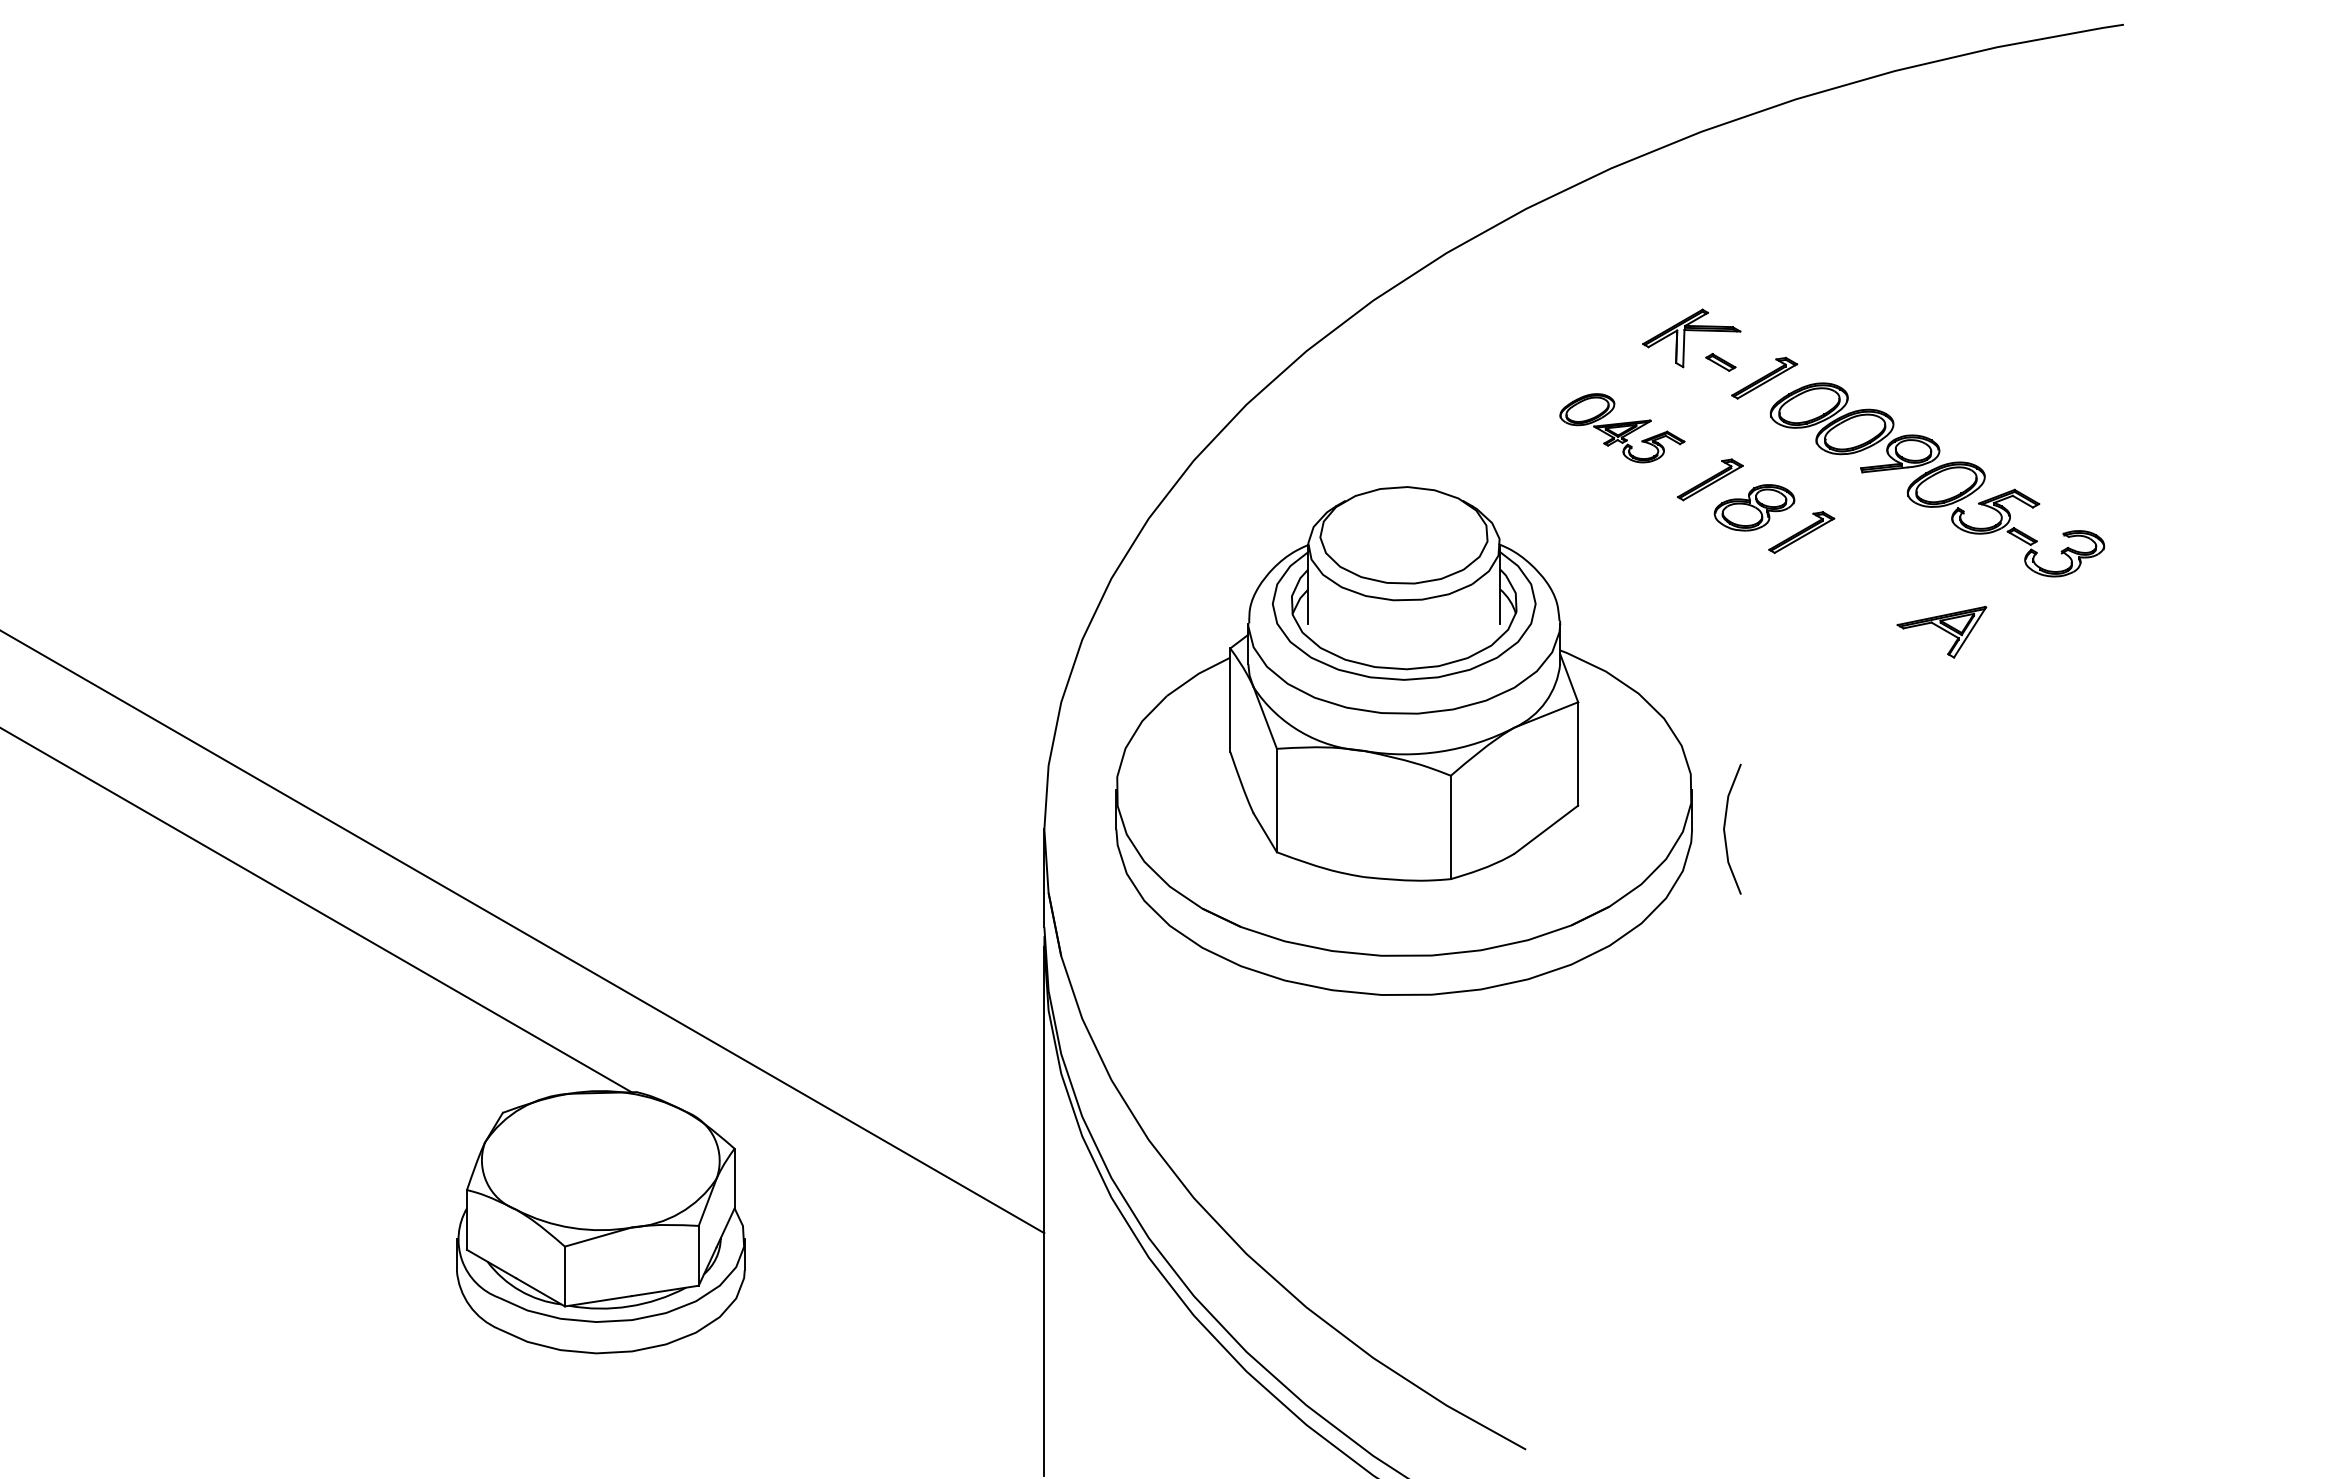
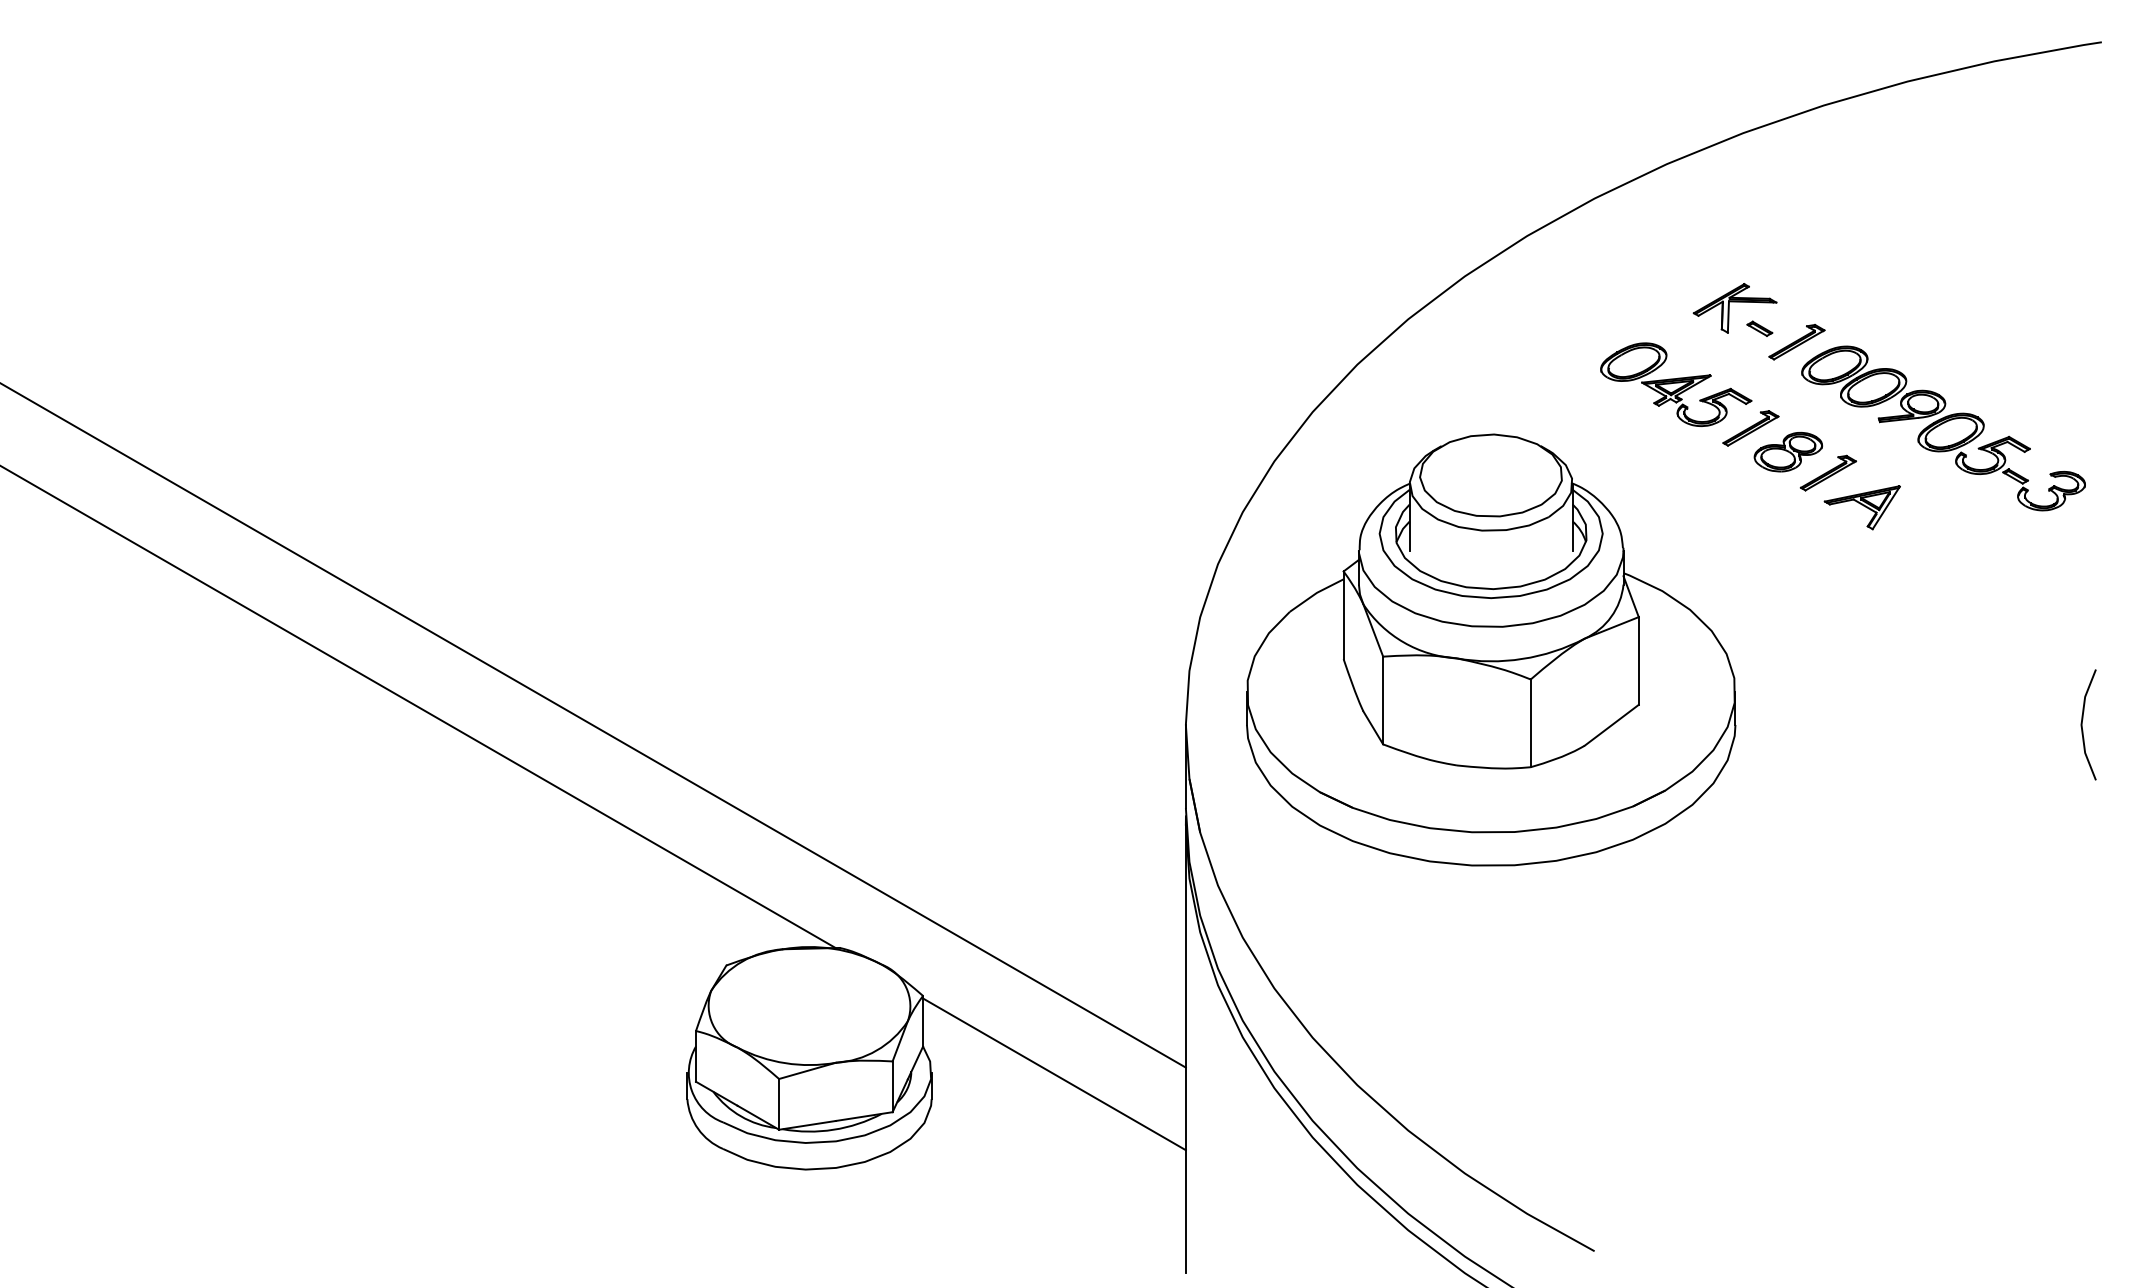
part: (1622, 428) -> (1676, 384), size x1.43
part: (1940, 631) -> (1861, 507), moved
line: (1725, 828) -> (2082, 724), moved
line: (889, 1241) -> (1054, 1074), added

